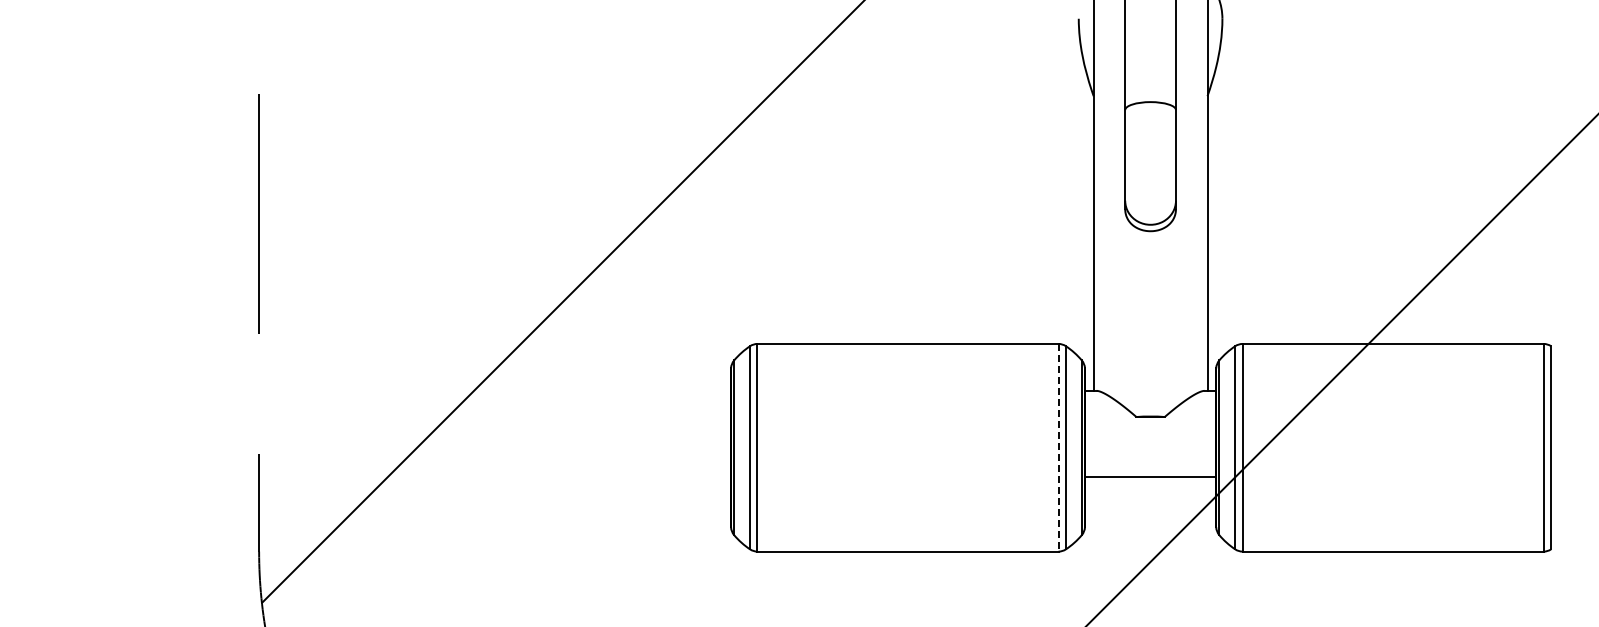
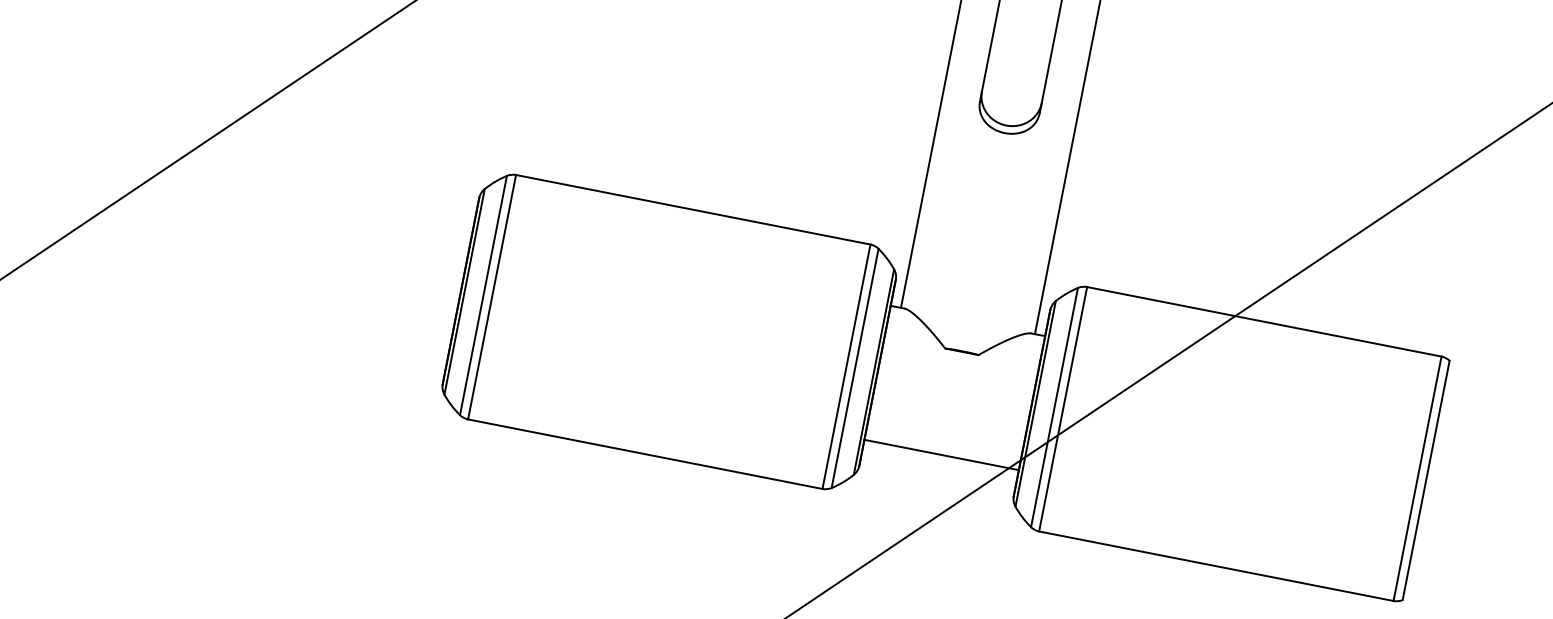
line: (1058, 447) -> (846, 366), dashed -> solid
line: (1150, 476) -> (941, 454), moved

